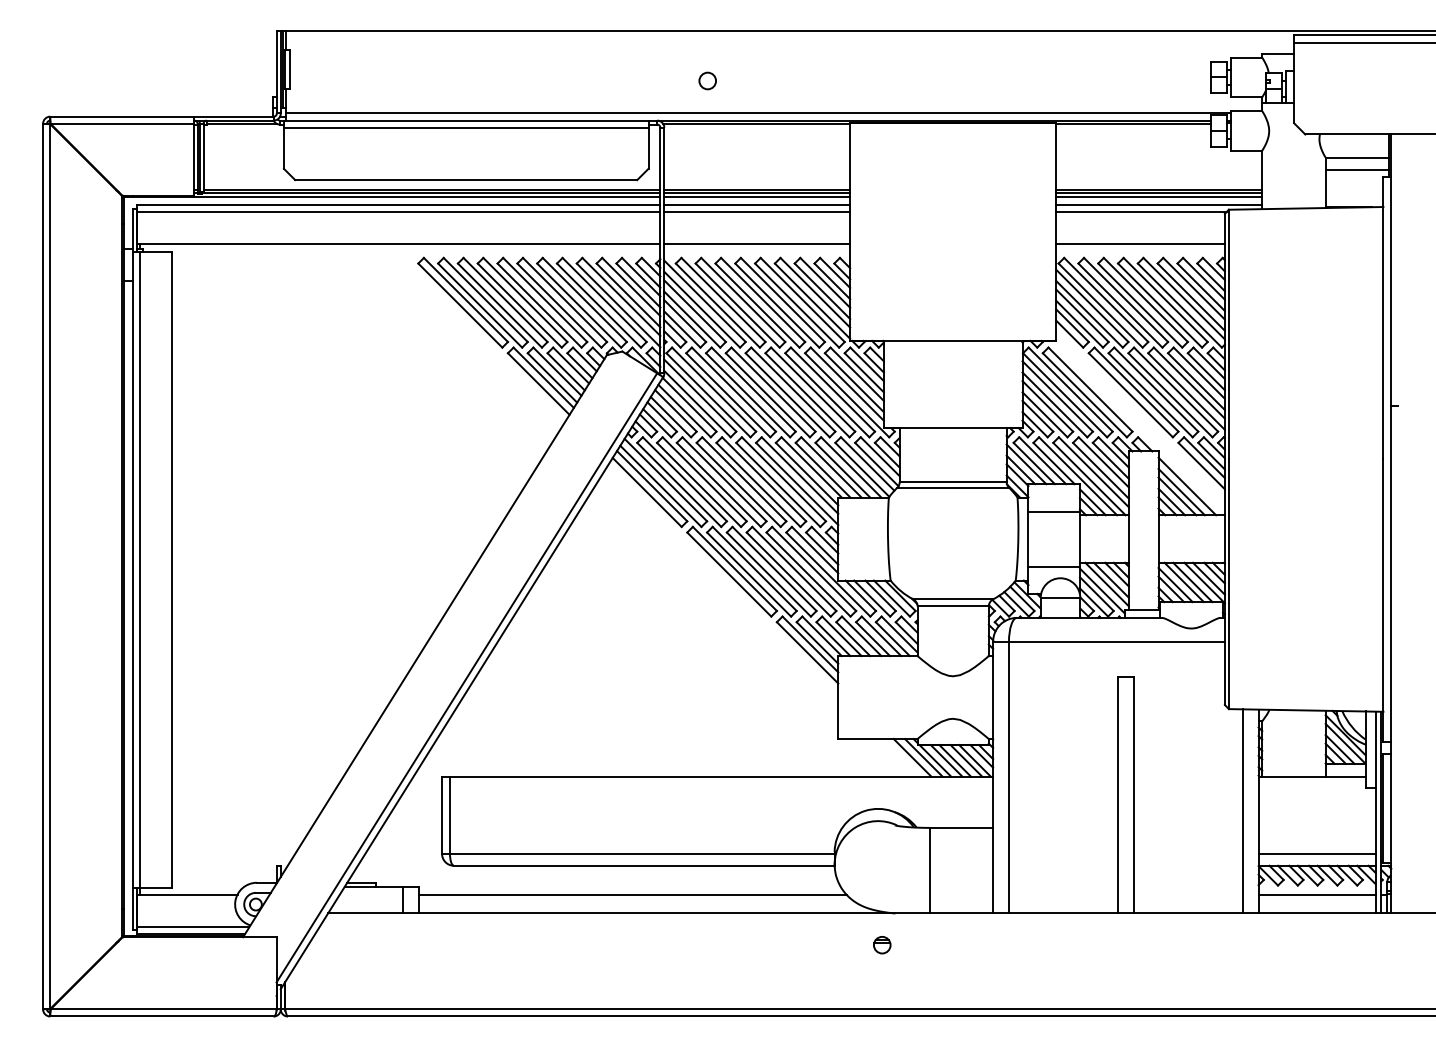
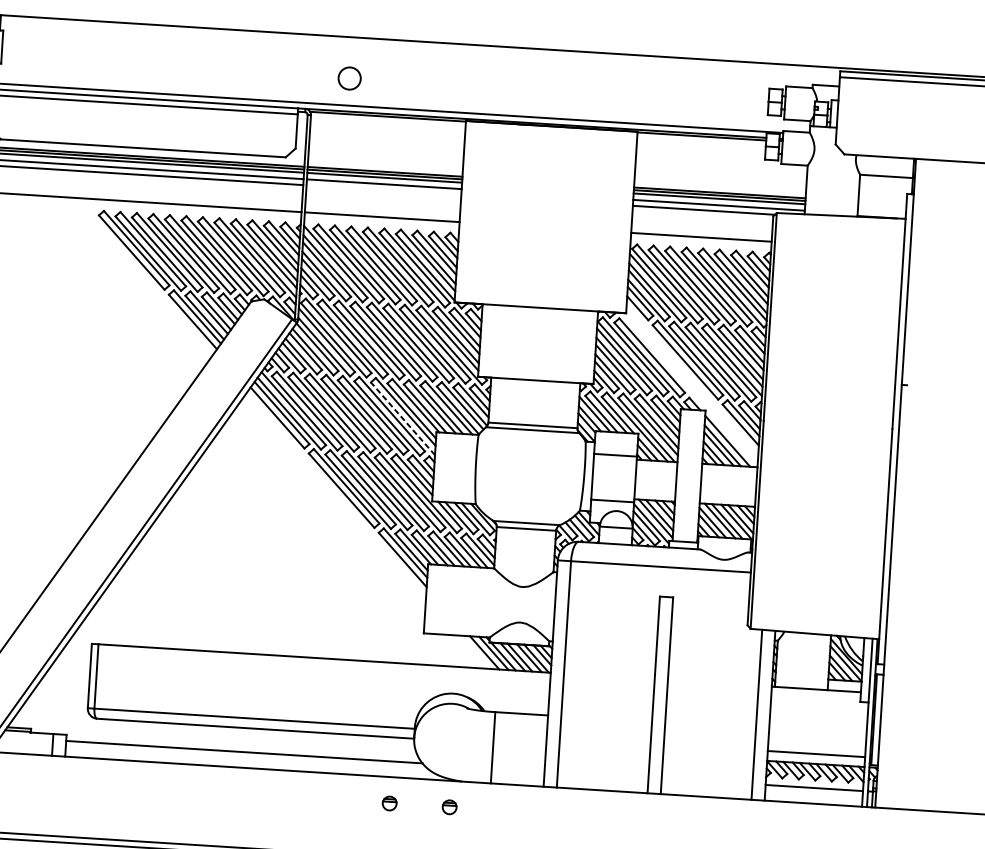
circle: (707, 80) -> (349, 78), size x1.6
line: (1357, 169) -> (886, 186), removed
line: (757, 211) -> (384, 189), removed
line: (796, 483) -> (402, 418), solid -> dashed
part: (810, 945) -> (389, 803), added

